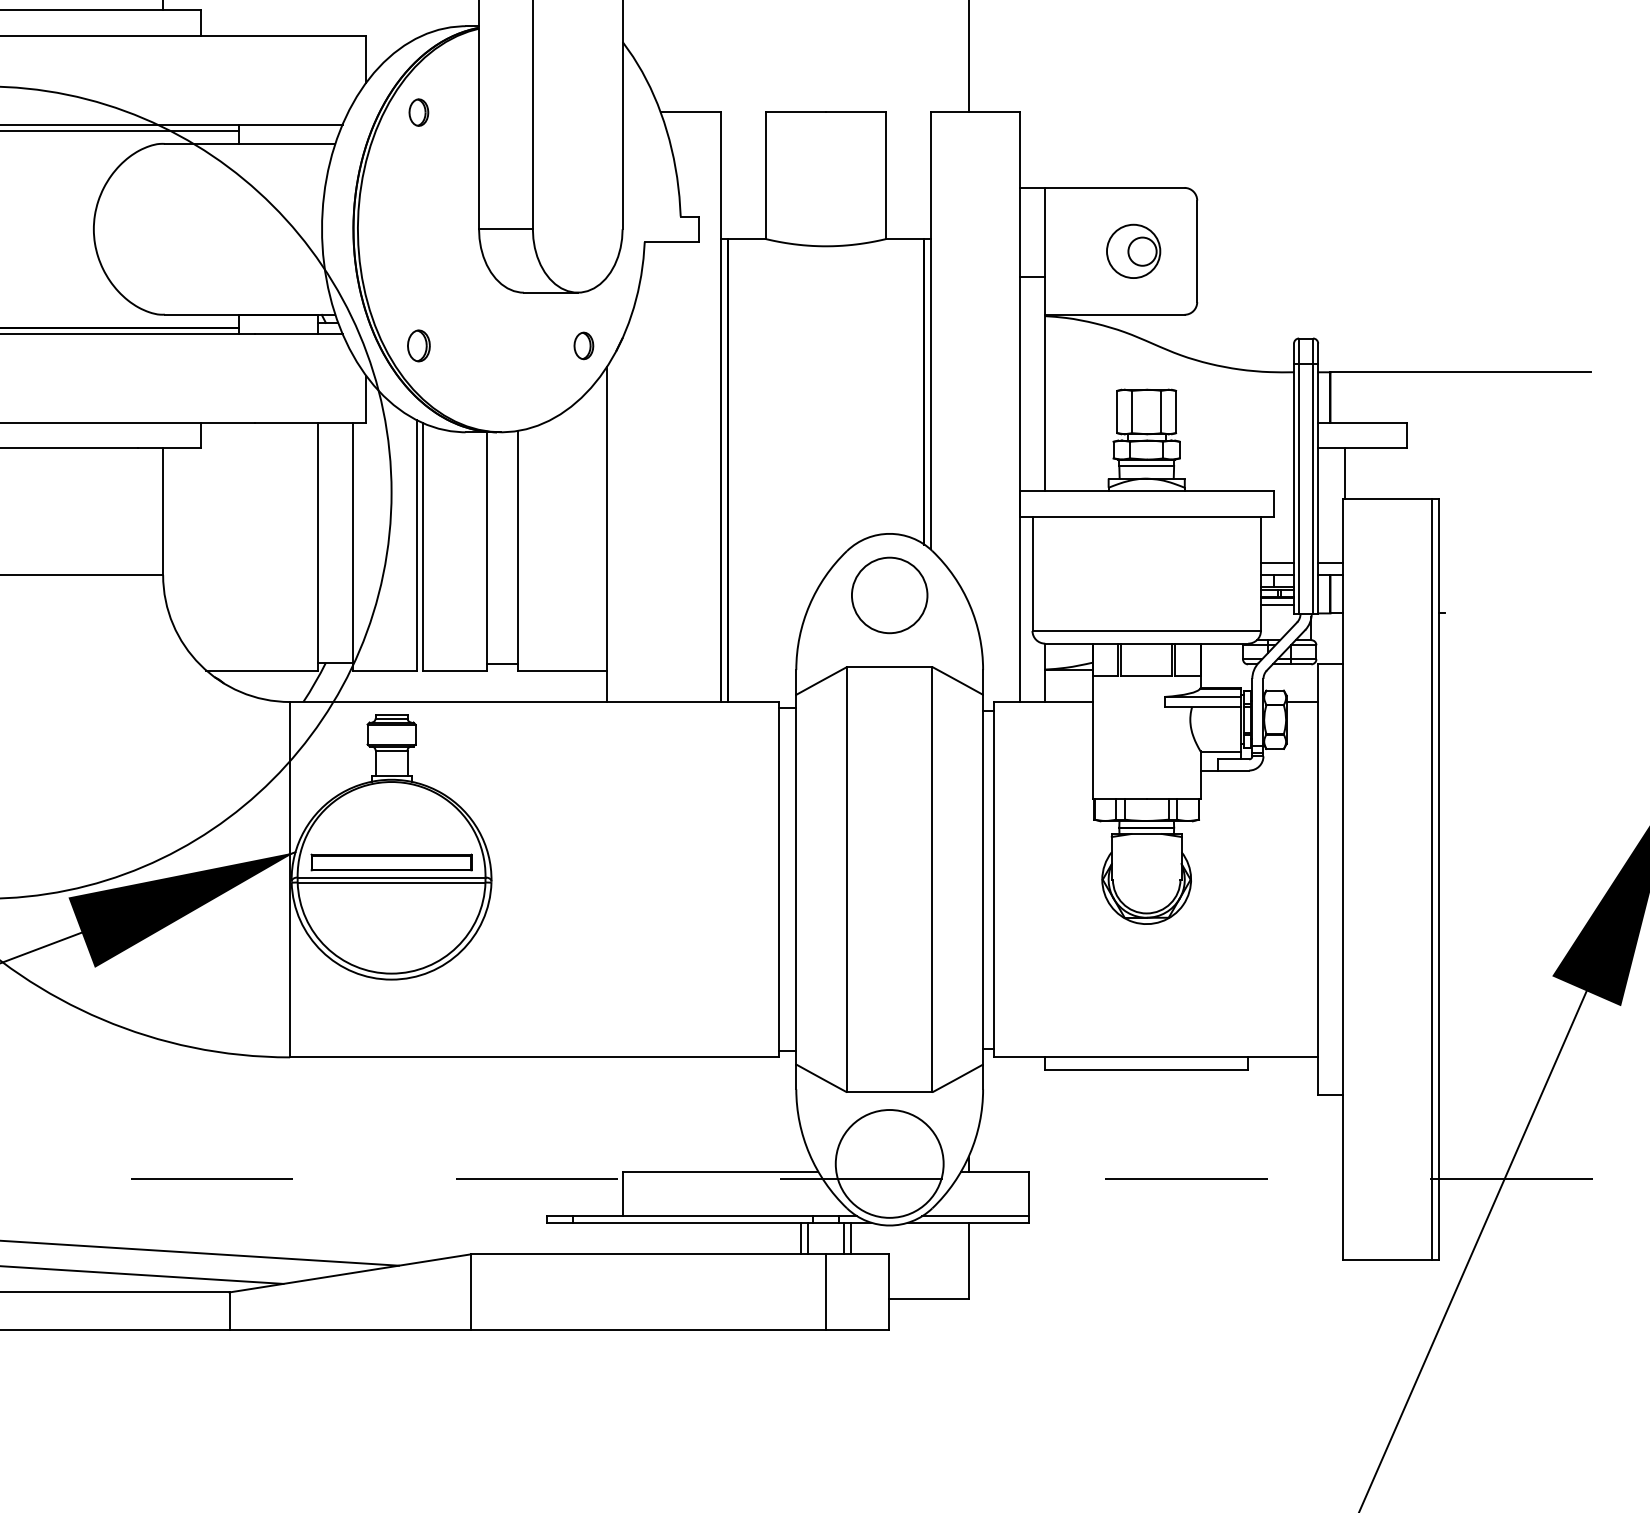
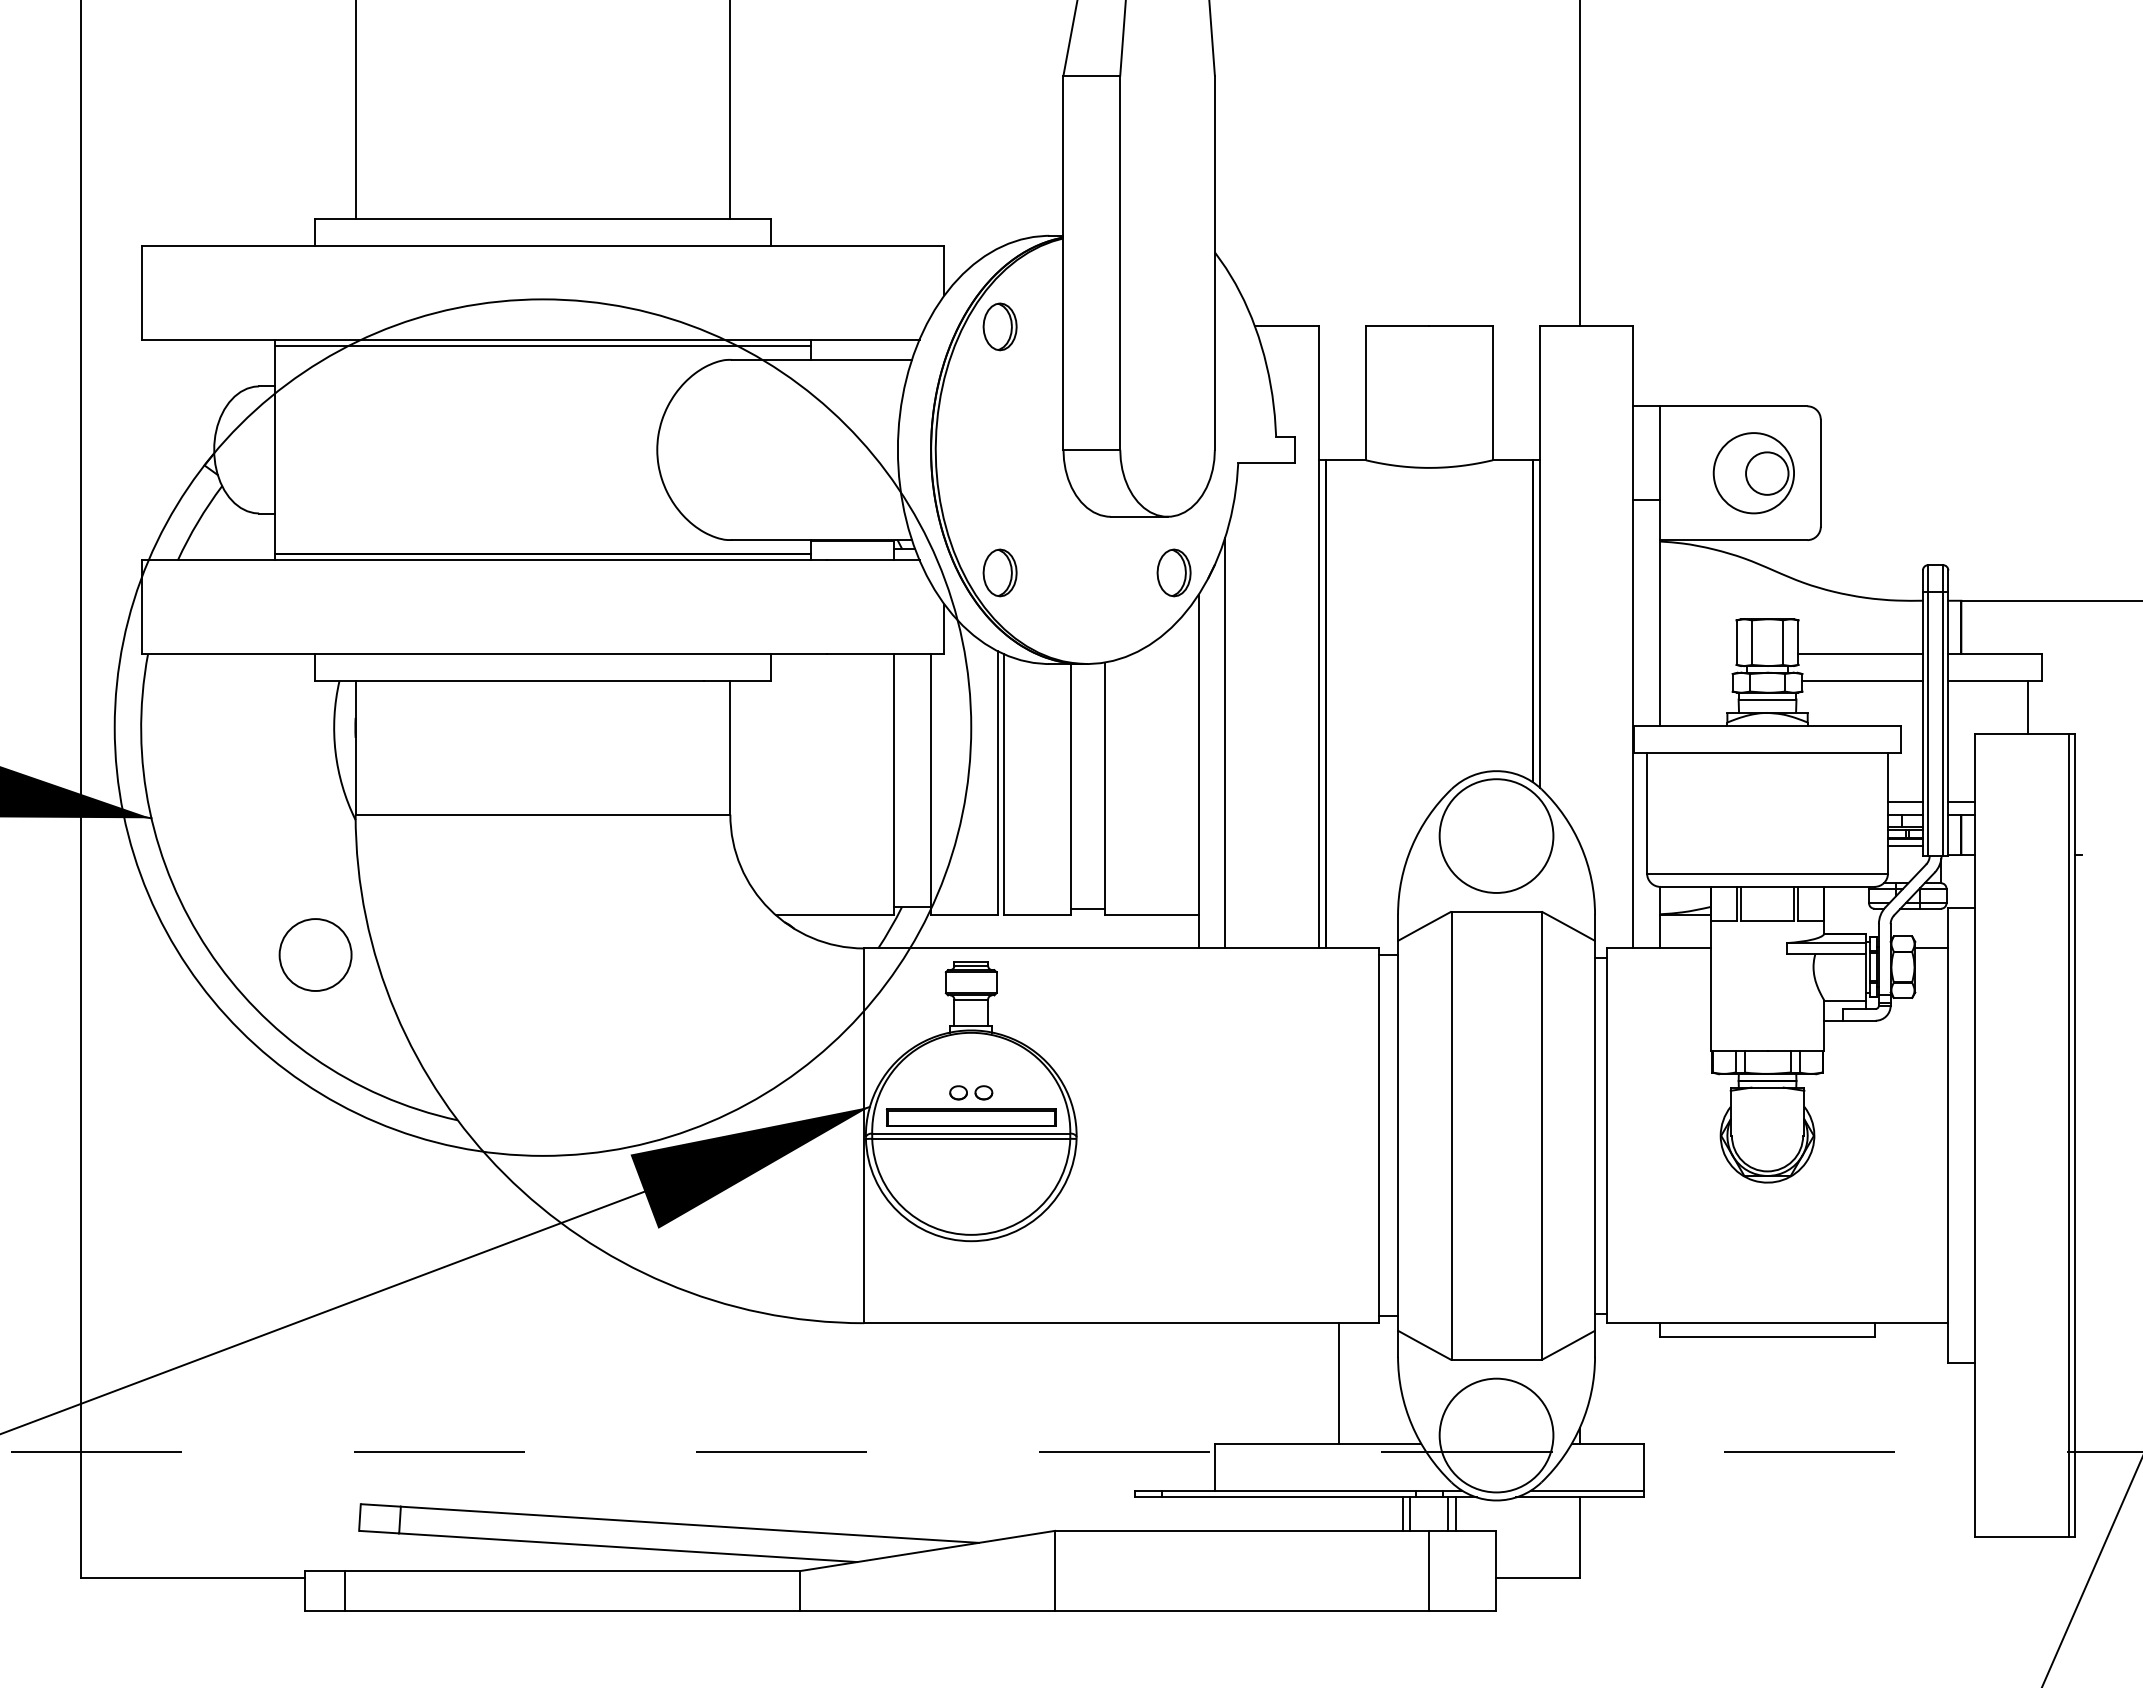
part: (418, 112) -> (999, 326), size x1.67
part: (1133, 251) -> (1753, 473), size x1.43
part: (418, 345) -> (999, 572), size x1.43
part: (583, 345) -> (1173, 572), size x1.67
line: (1234, 423) -> (1860, 654), added
line: (1236, 448) -> (1862, 681), added
line: (1344, 473) -> (2028, 707), moved
line: (632, 506) -> (1225, 742), added
circle: (889, 594) -> (1496, 835), size x1.43
part: (391, 838) -> (971, 1092), added
line: (740, 1114) -> (1339, 1383), added

